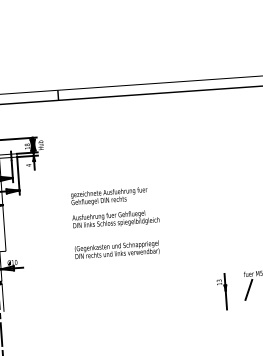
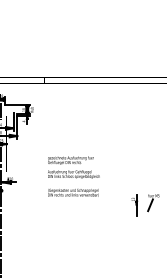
text: (115, 222) -> (73, 176), moved

